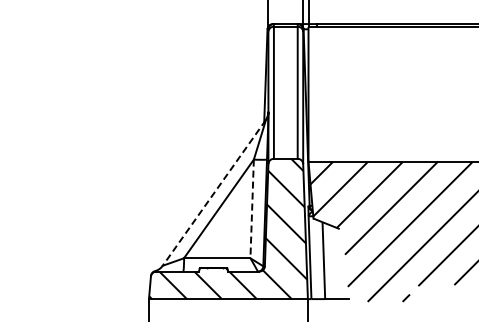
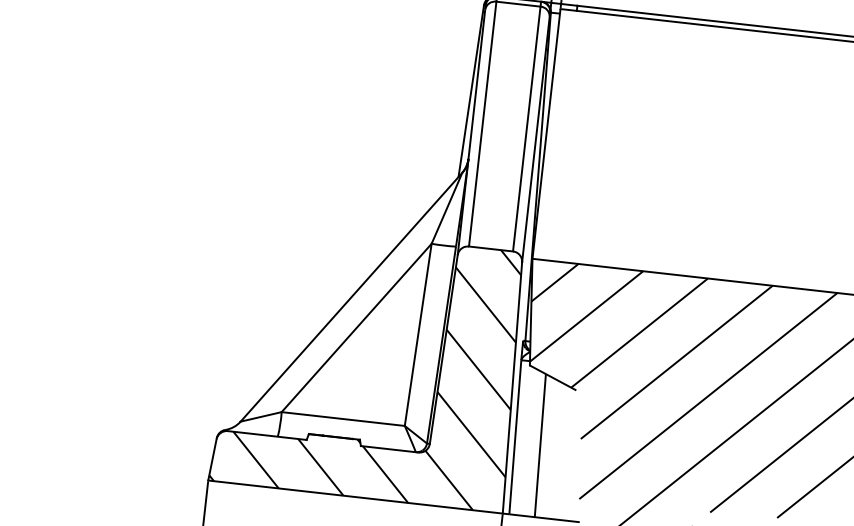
line: (214, 193) -> (351, 298), dashed -> solid
line: (252, 209) -> (418, 335), dashed -> solid

